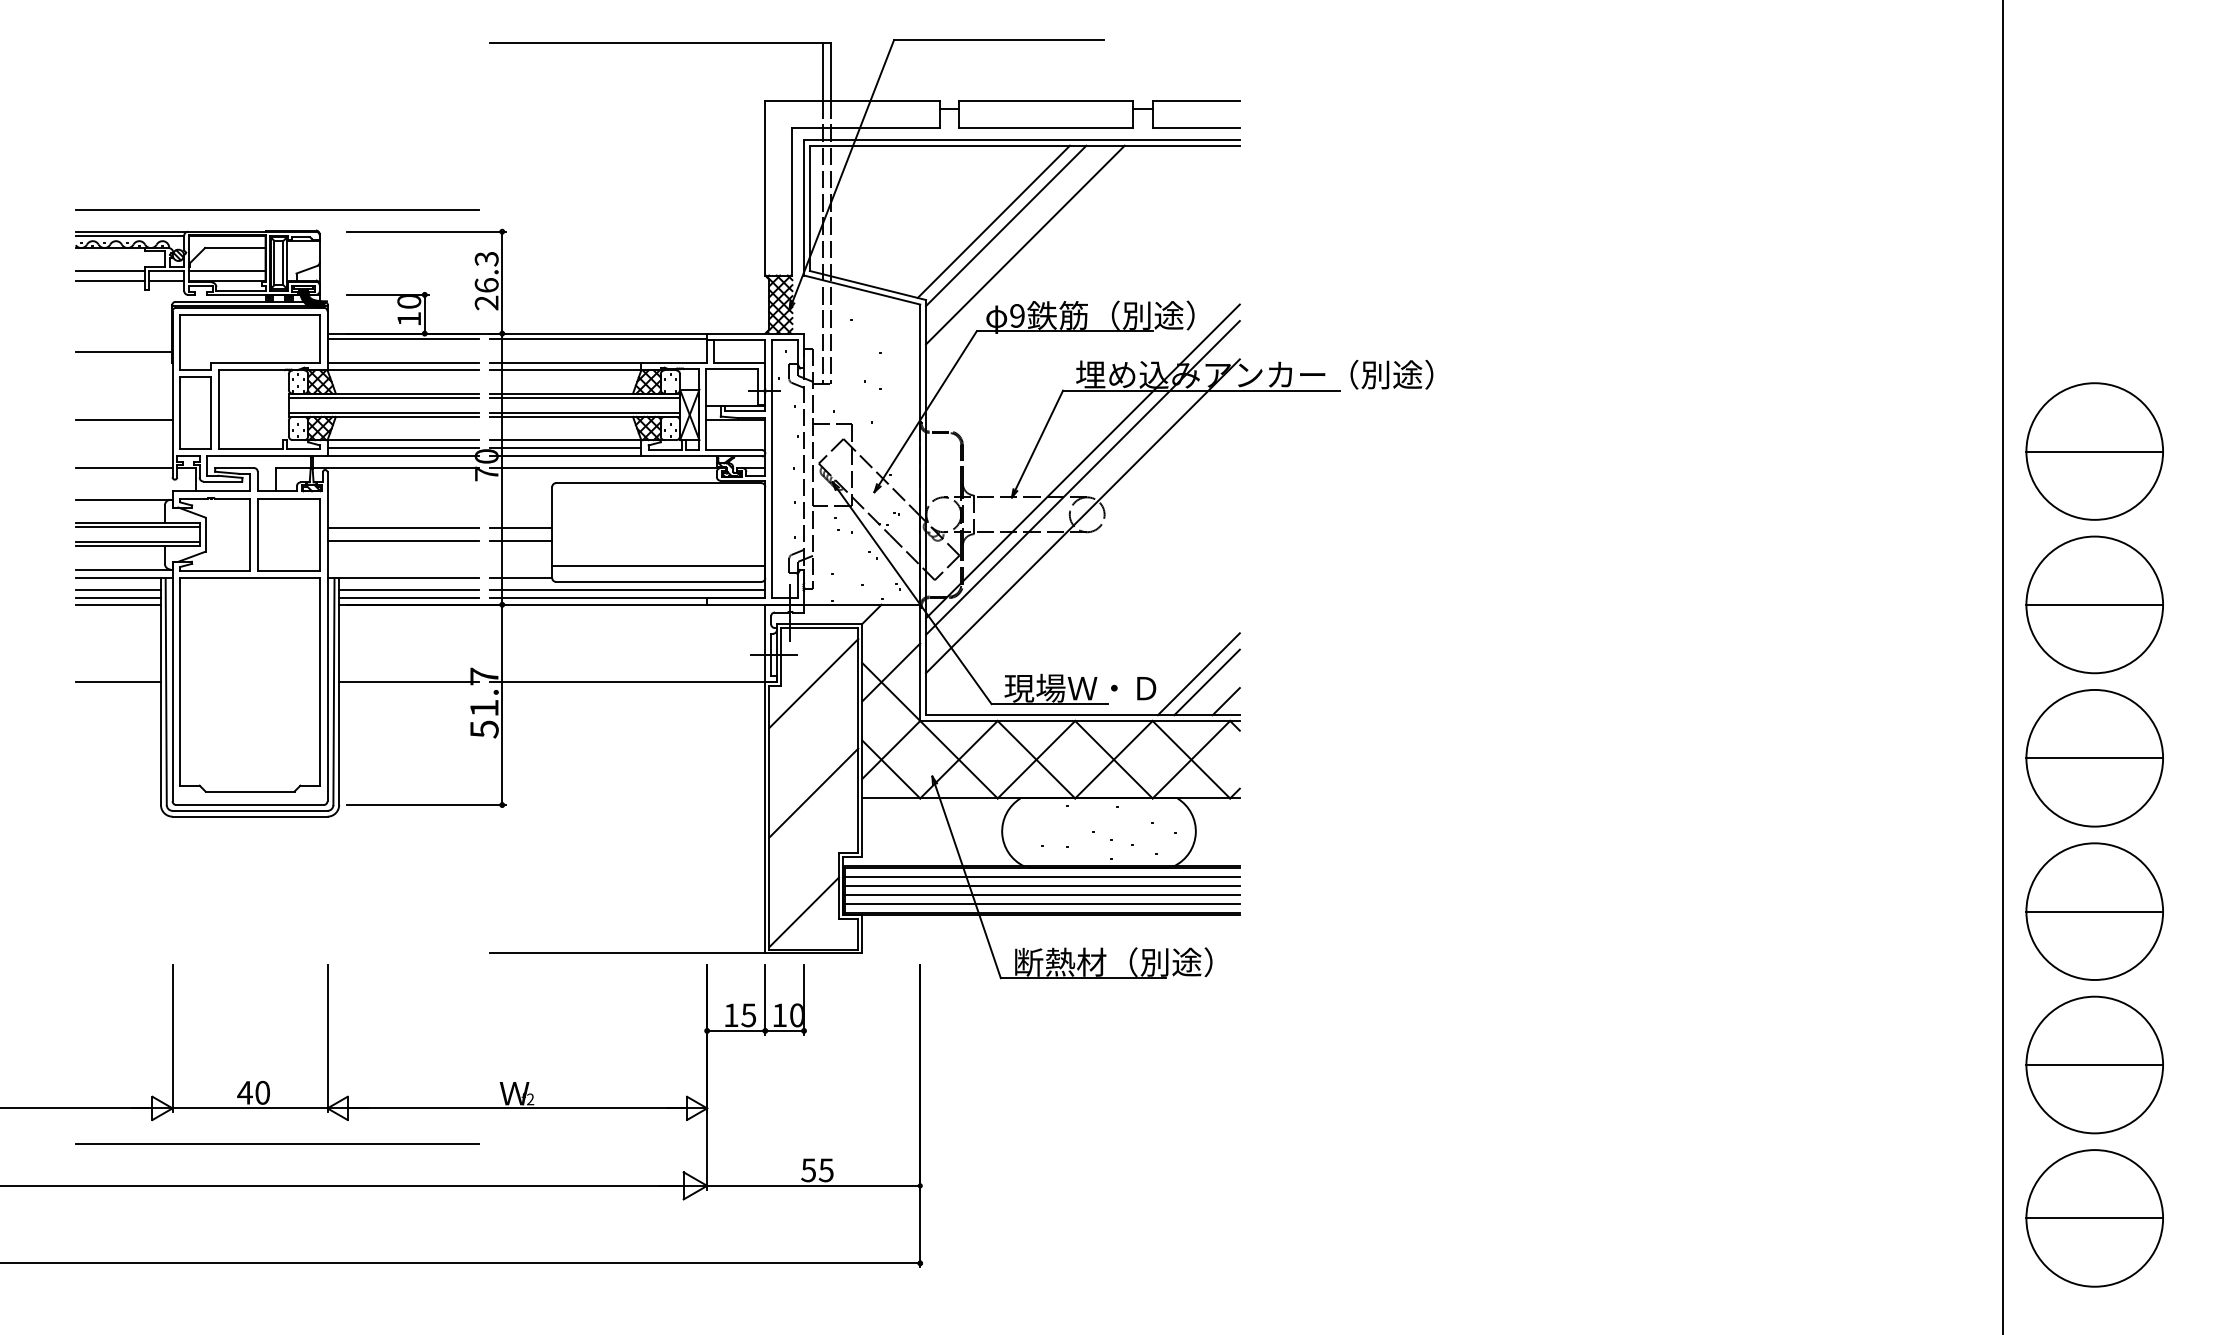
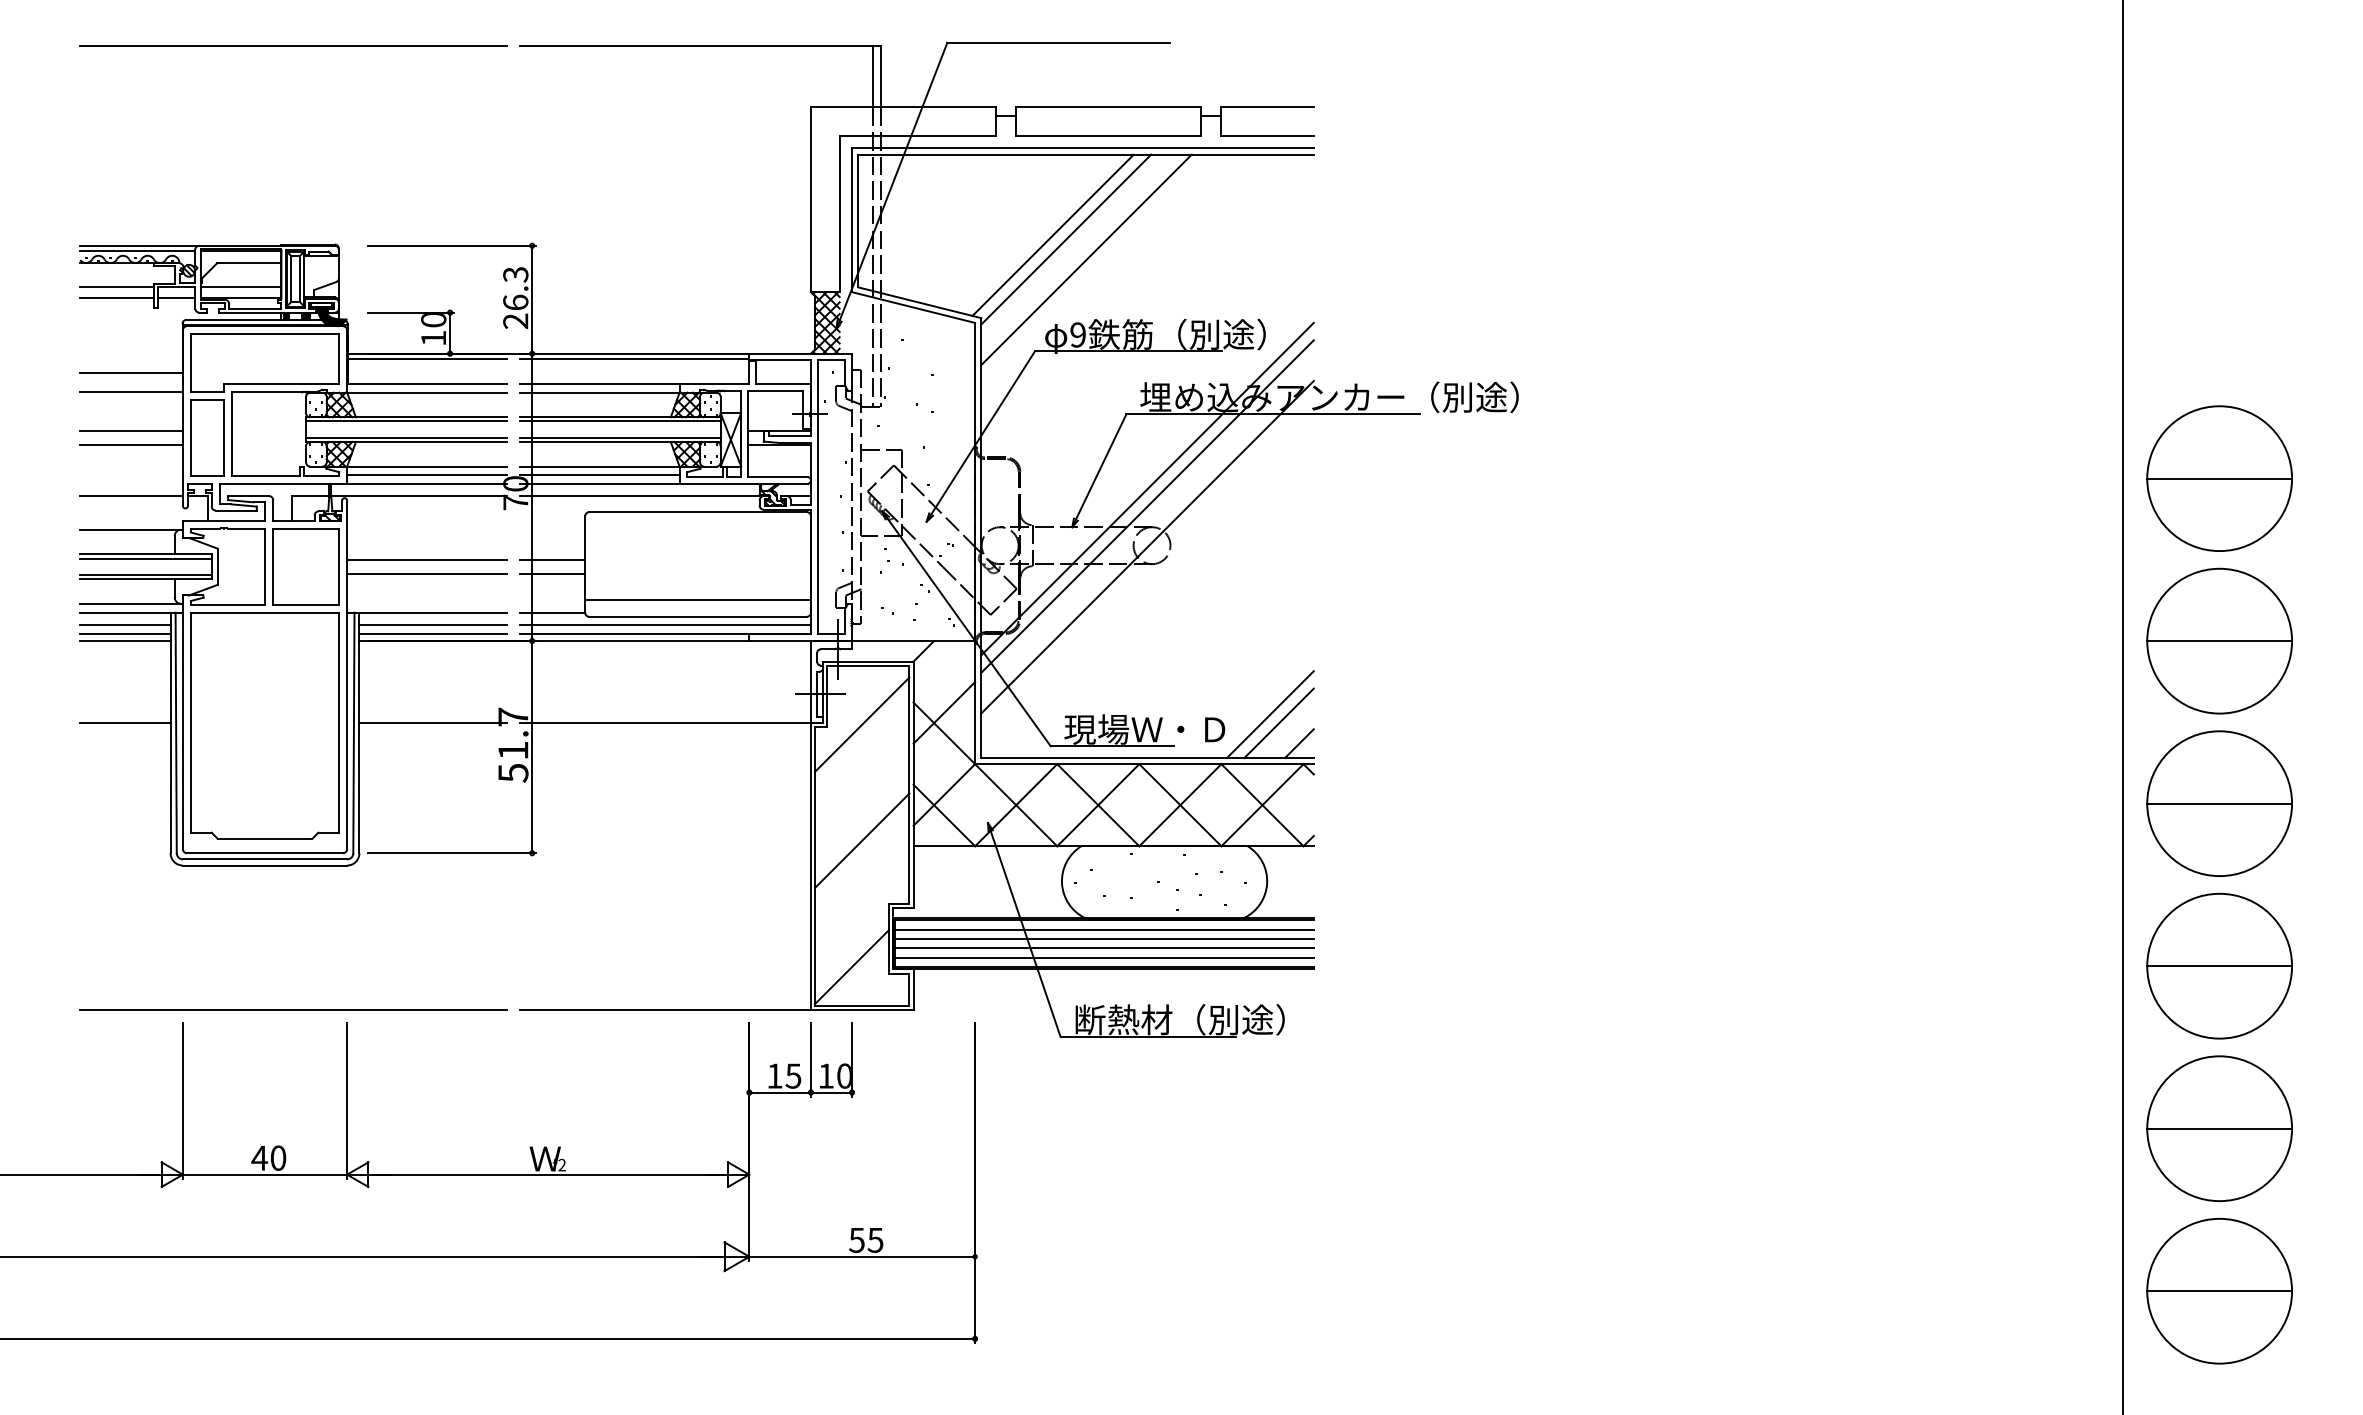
line: (277, 209) -> (294, 45), moved
line: (123, 369) -> (130, 391), added
line: (123, 406) -> (130, 430), added
line: (277, 1143) -> (294, 1009), moved

